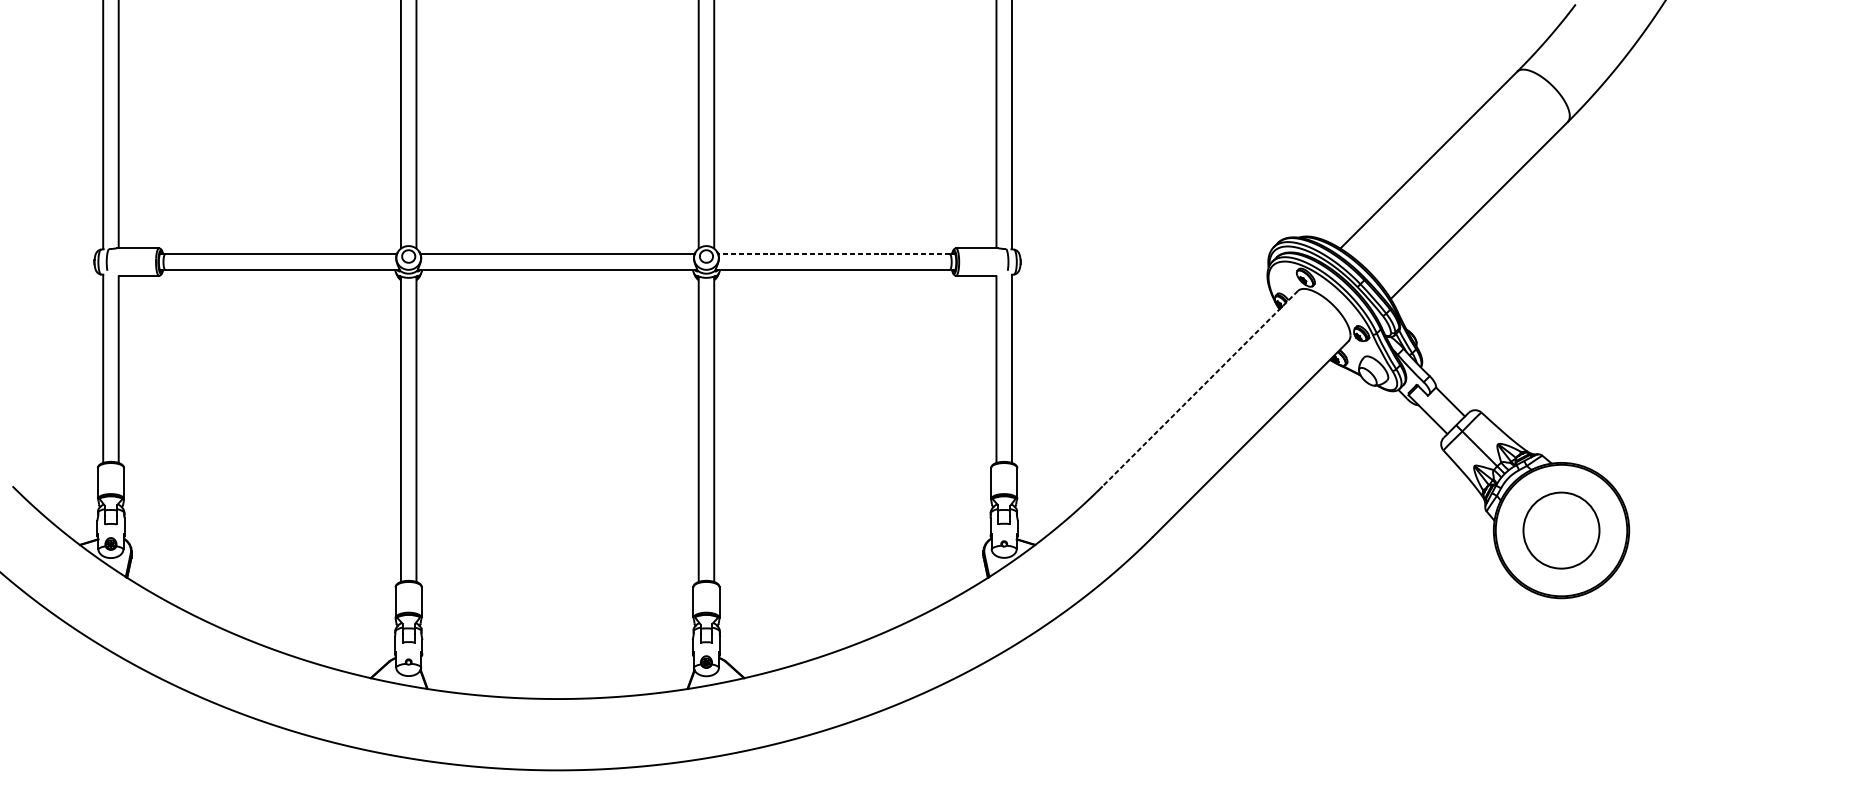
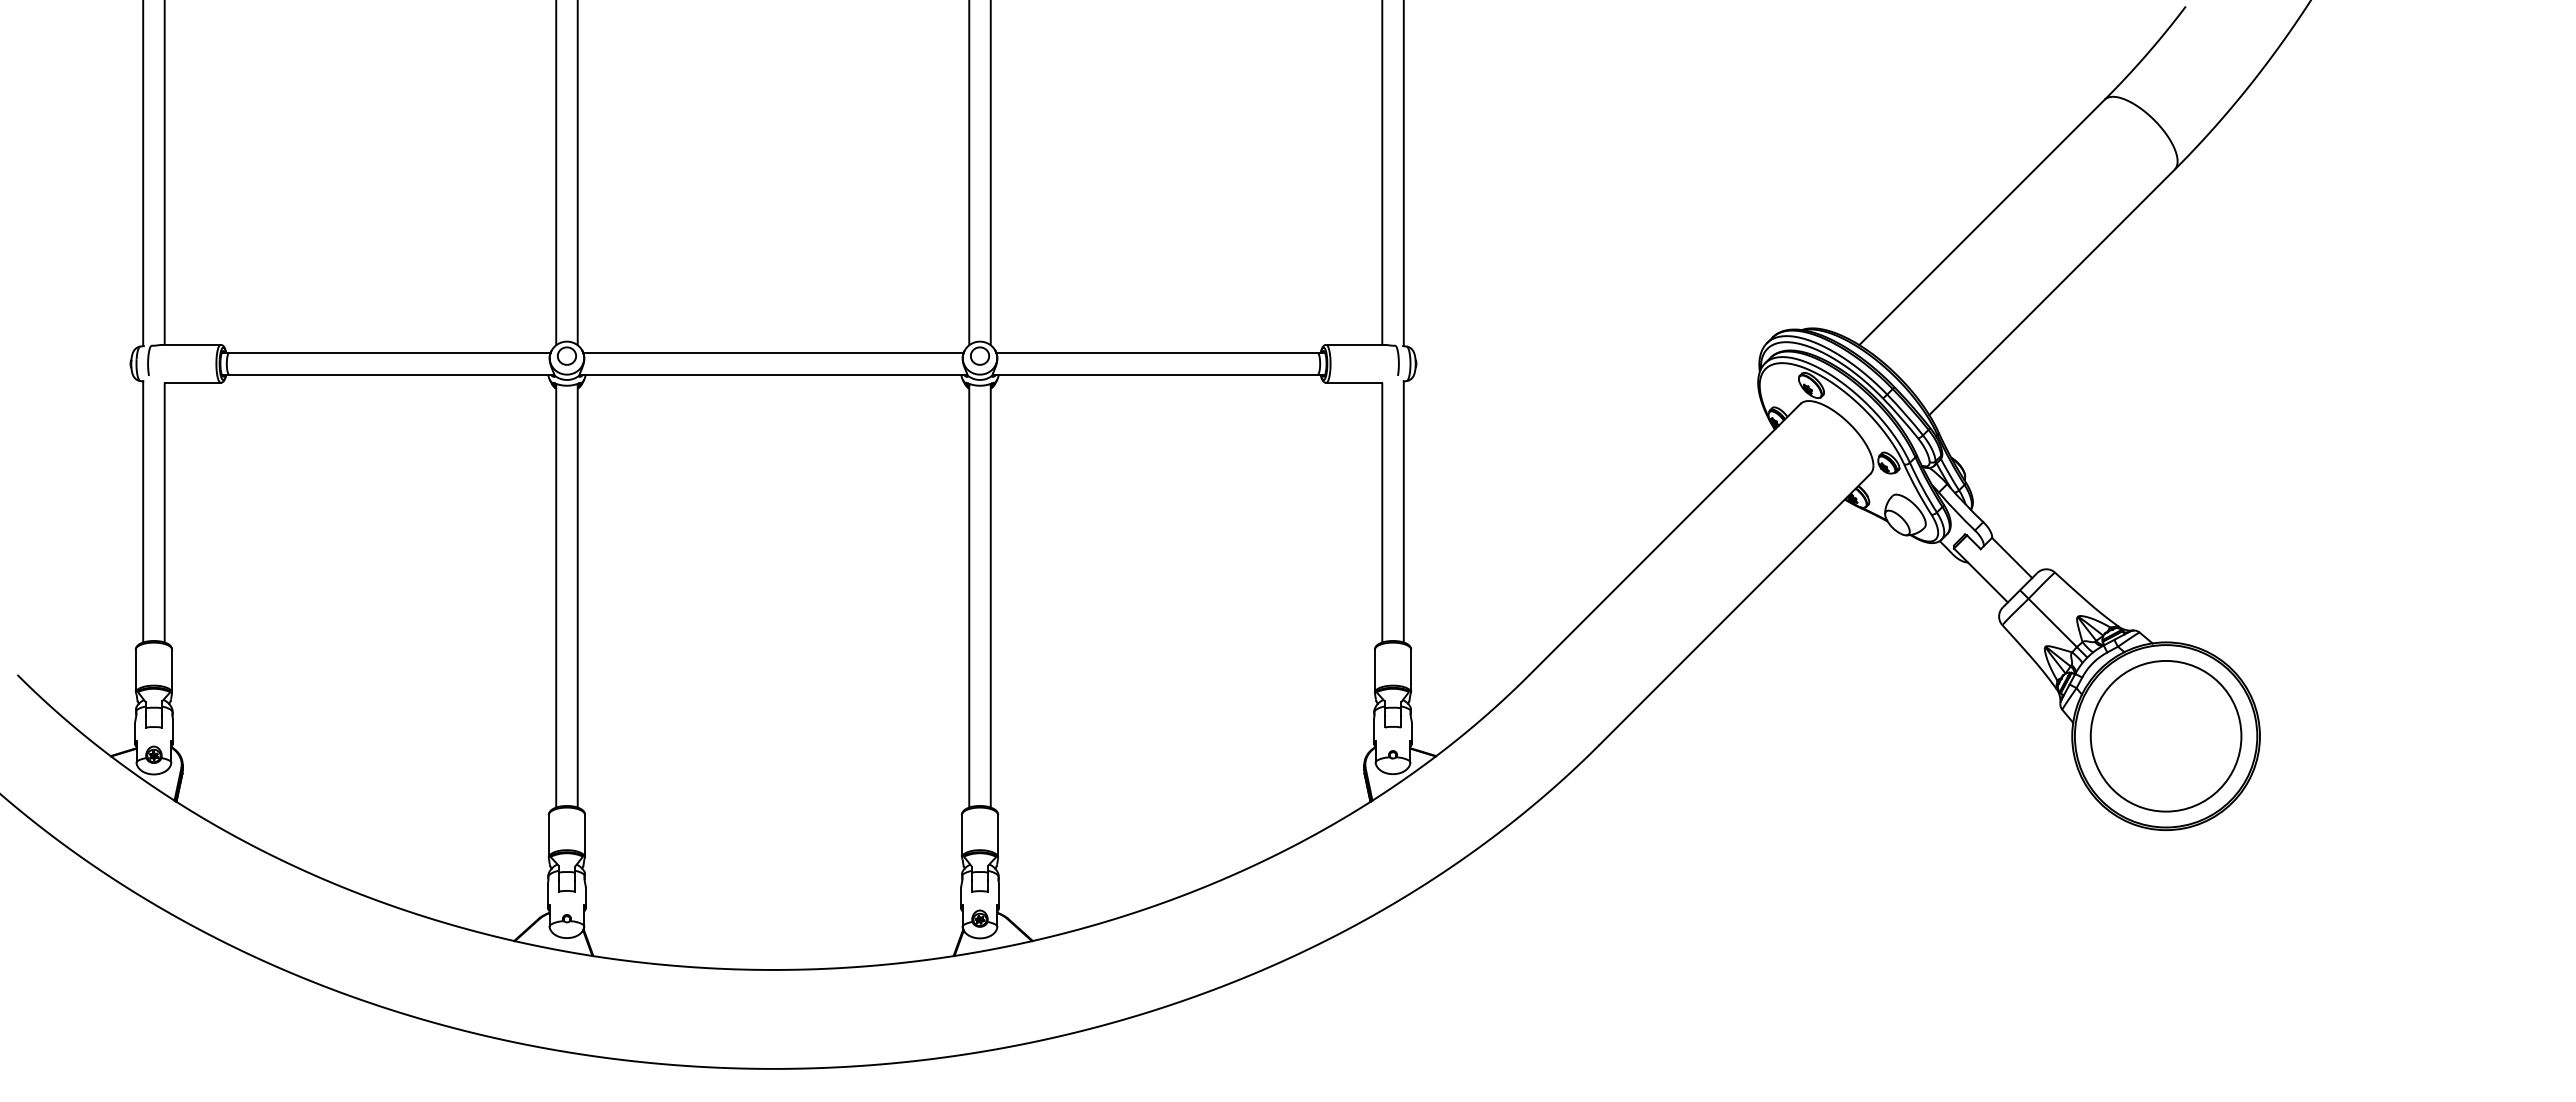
line: (834, 254) -> (1157, 353), dashed -> solid
line: (1200, 388) -> (1665, 539), dashed -> solid
circle: (1561, 530) -> (2165, 736), size x1.43

